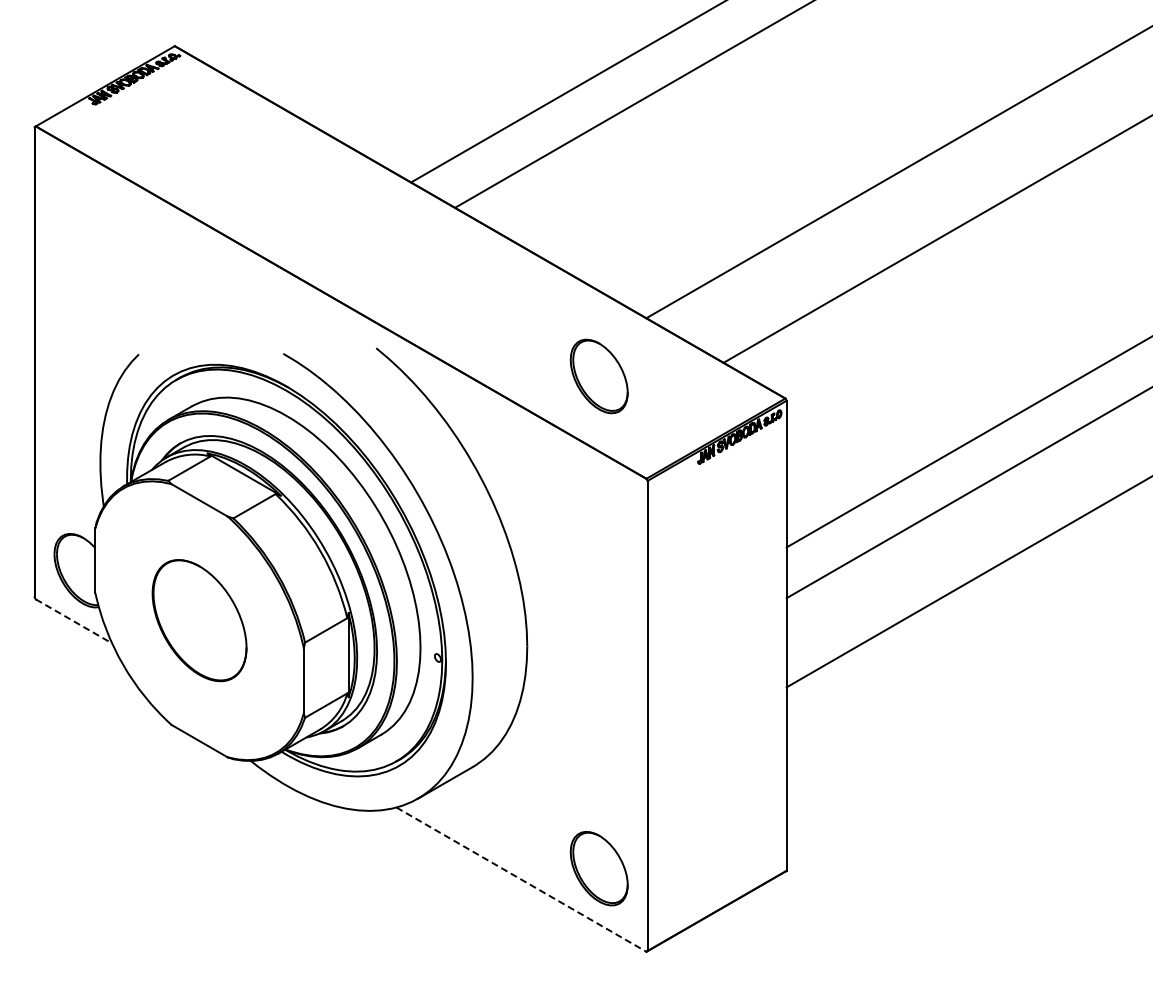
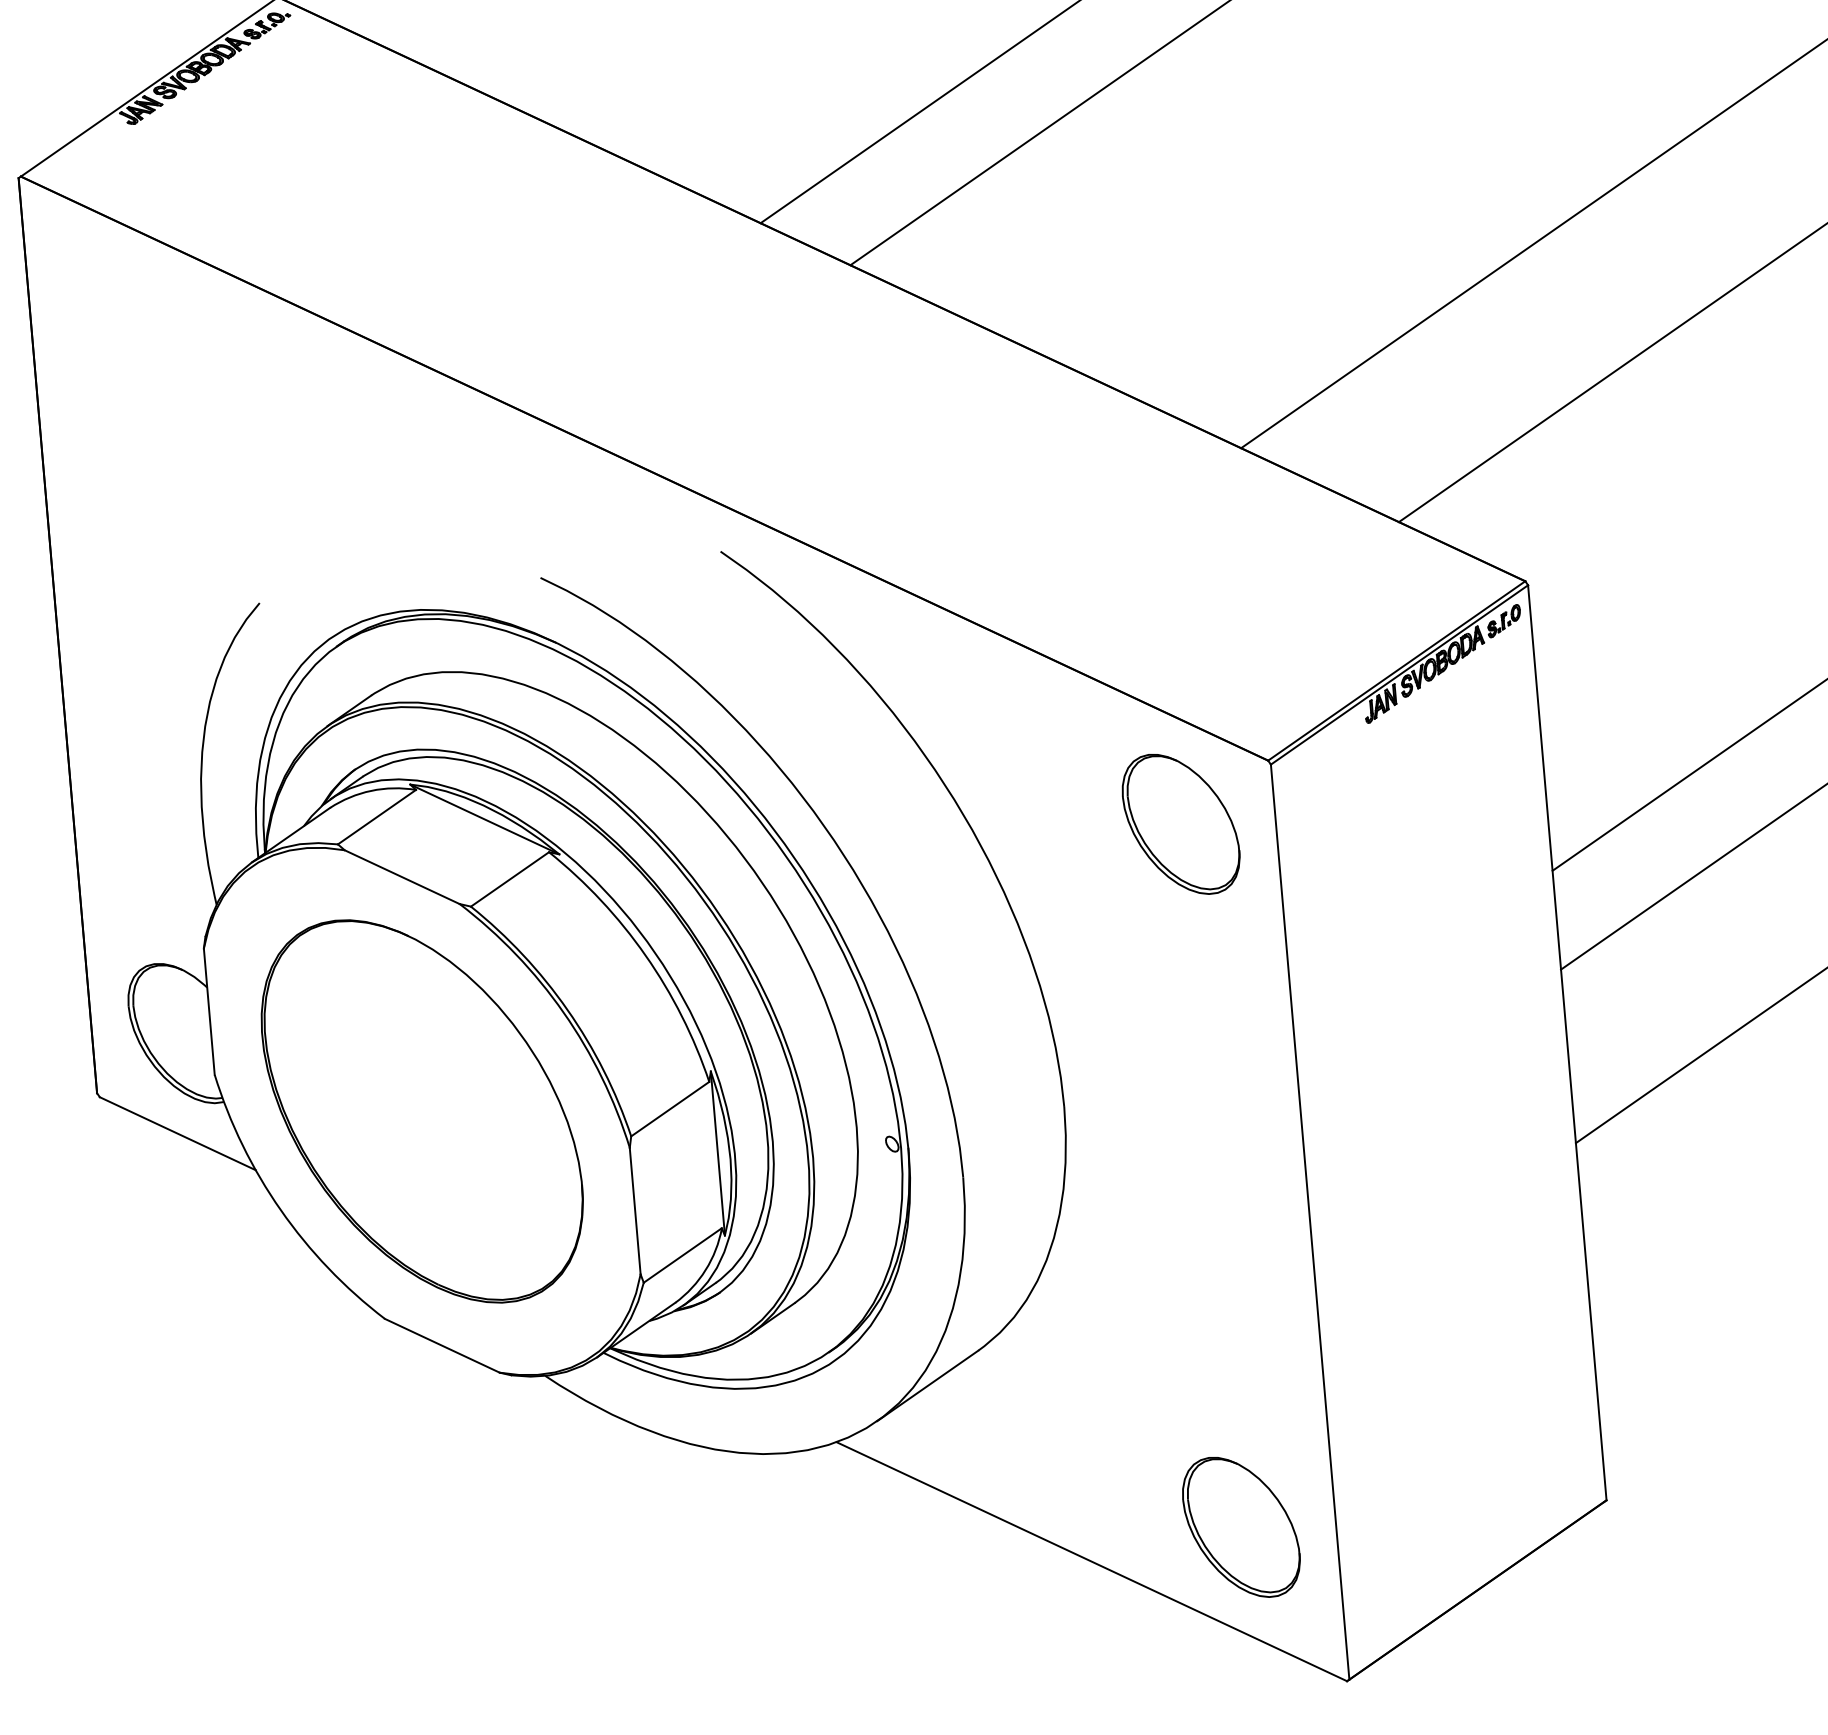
part: (598, 376) -> (1179, 824), moved
part: (199, 620) -> (421, 1111), size x1.67
line: (74, 621) -> (178, 1133), dashed -> solid
line: (521, 879) -> (1091, 1561), dashed -> solid

